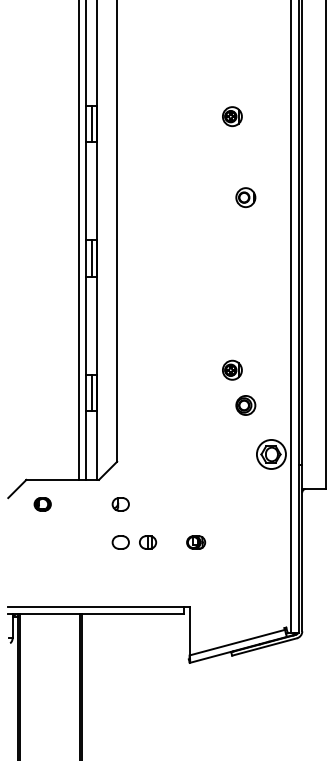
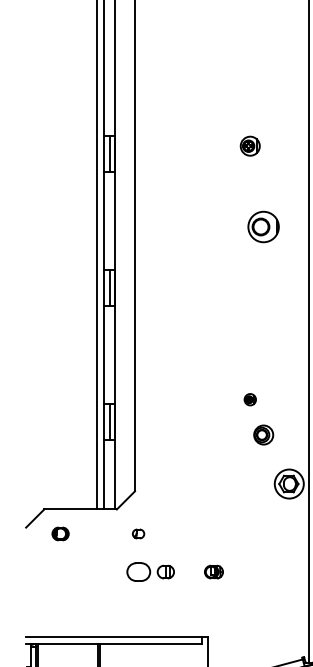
part: (245, 197) -> (263, 227), size x1.6
part: (232, 369) -> (250, 399), size x0.6
part: (120, 504) -> (138, 534), size x0.7
part: (120, 542) -> (138, 572), size x1.4

